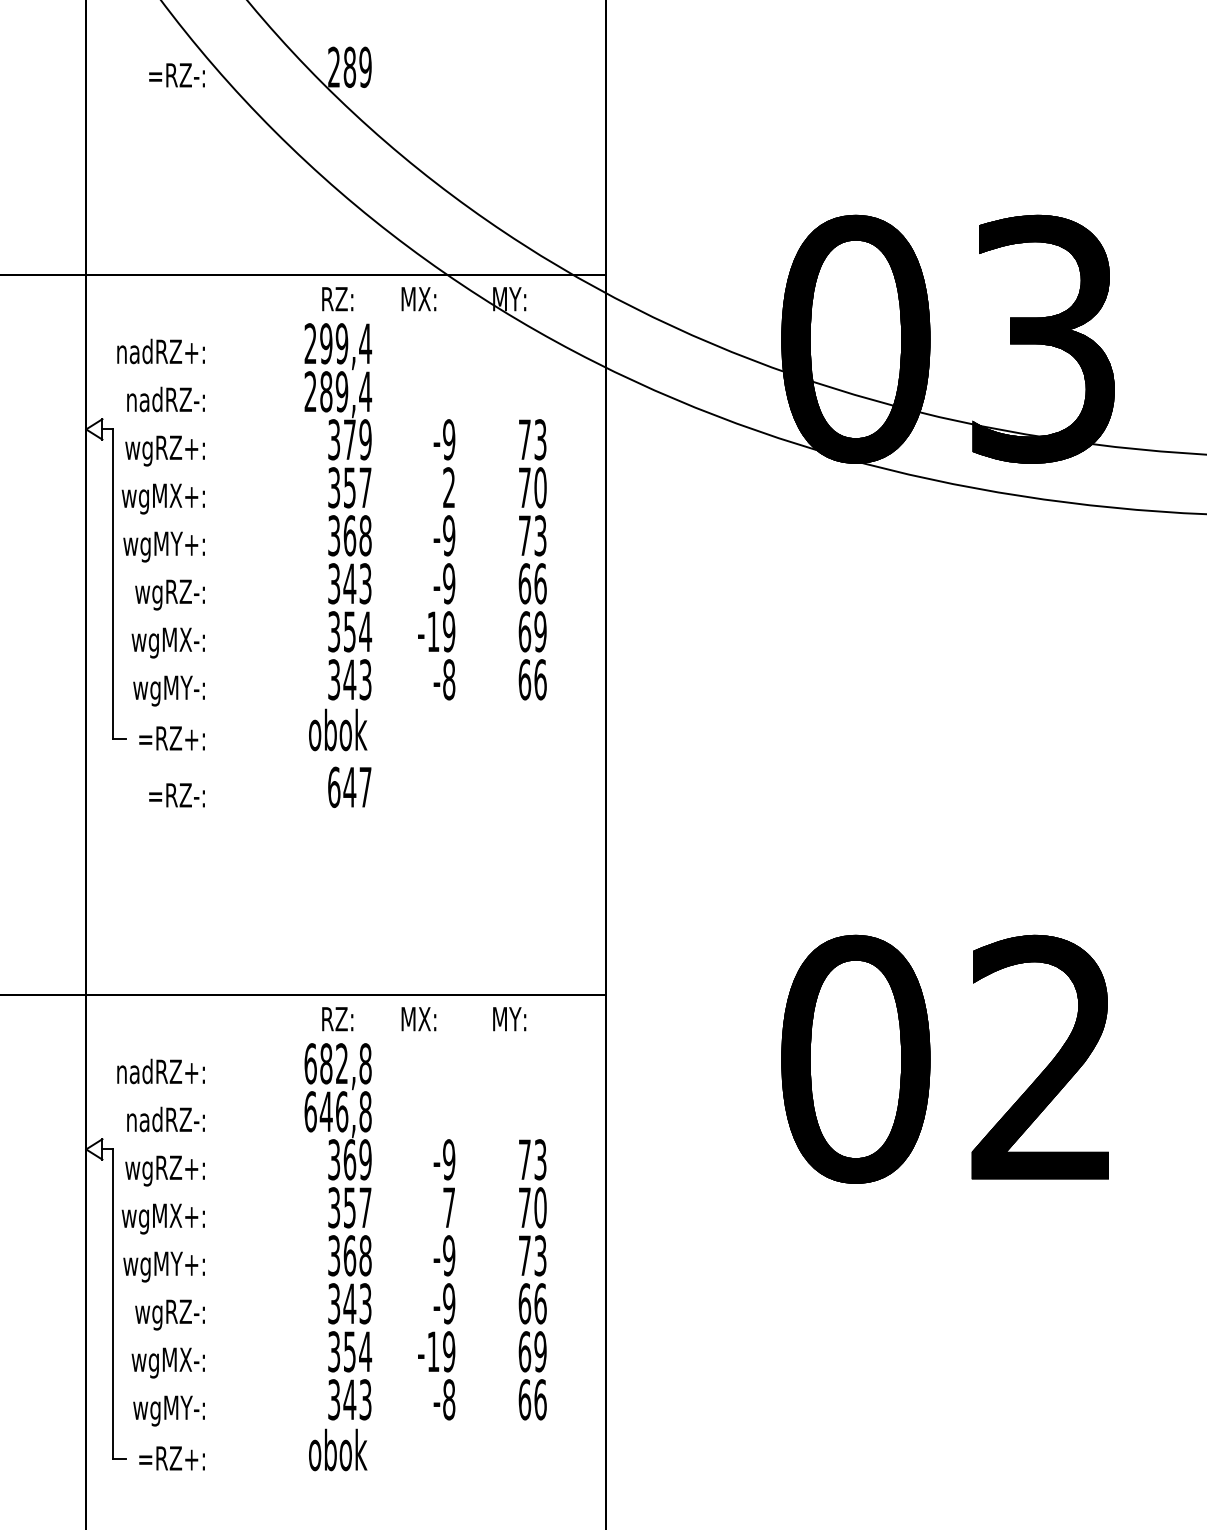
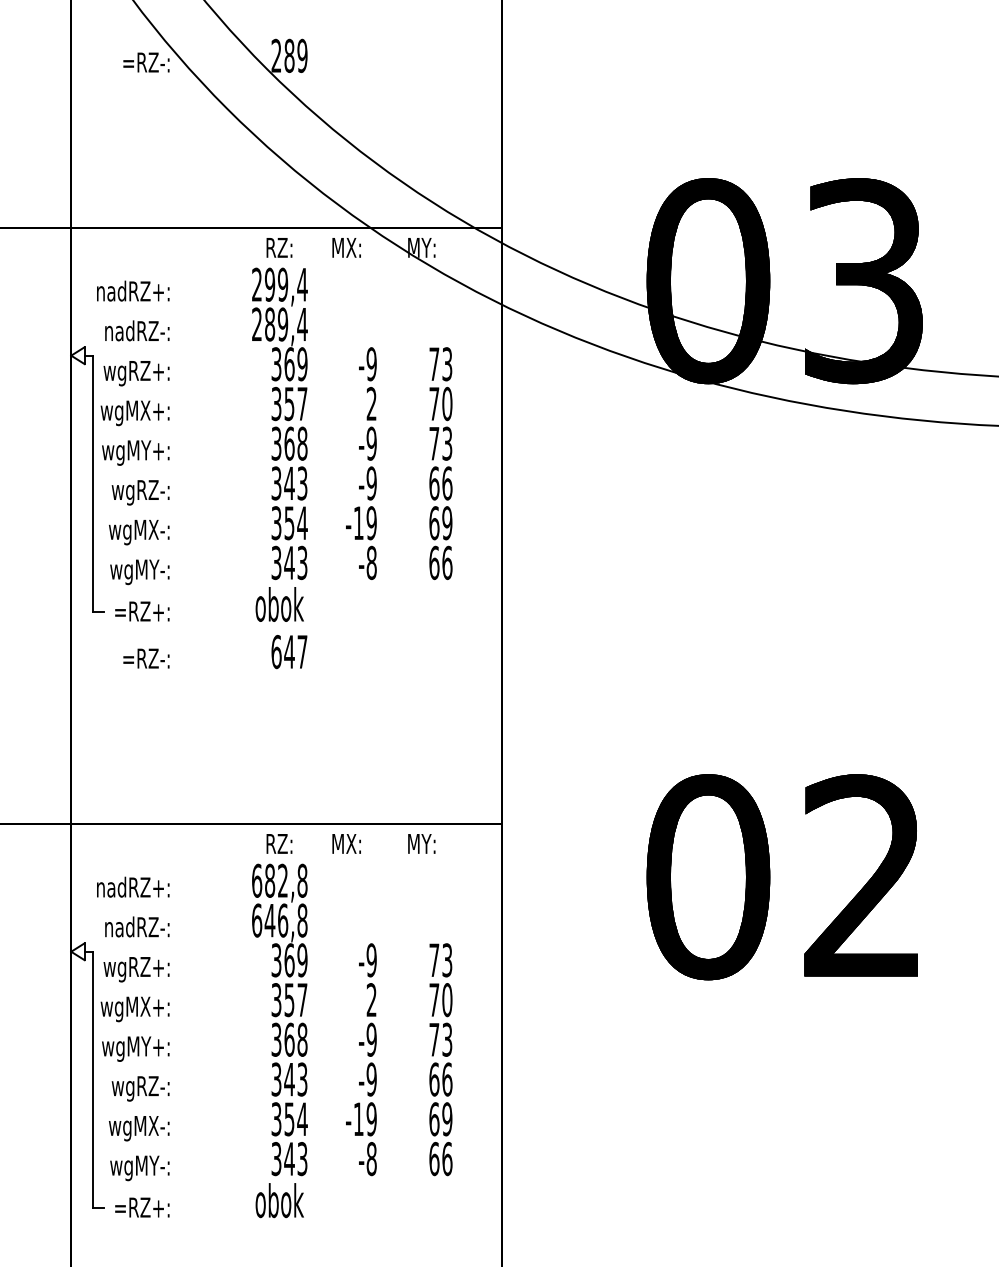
text: (349, 440) -> (289, 364), 379 -> 369
text: (448, 1207) -> (371, 999), 7 -> 2

